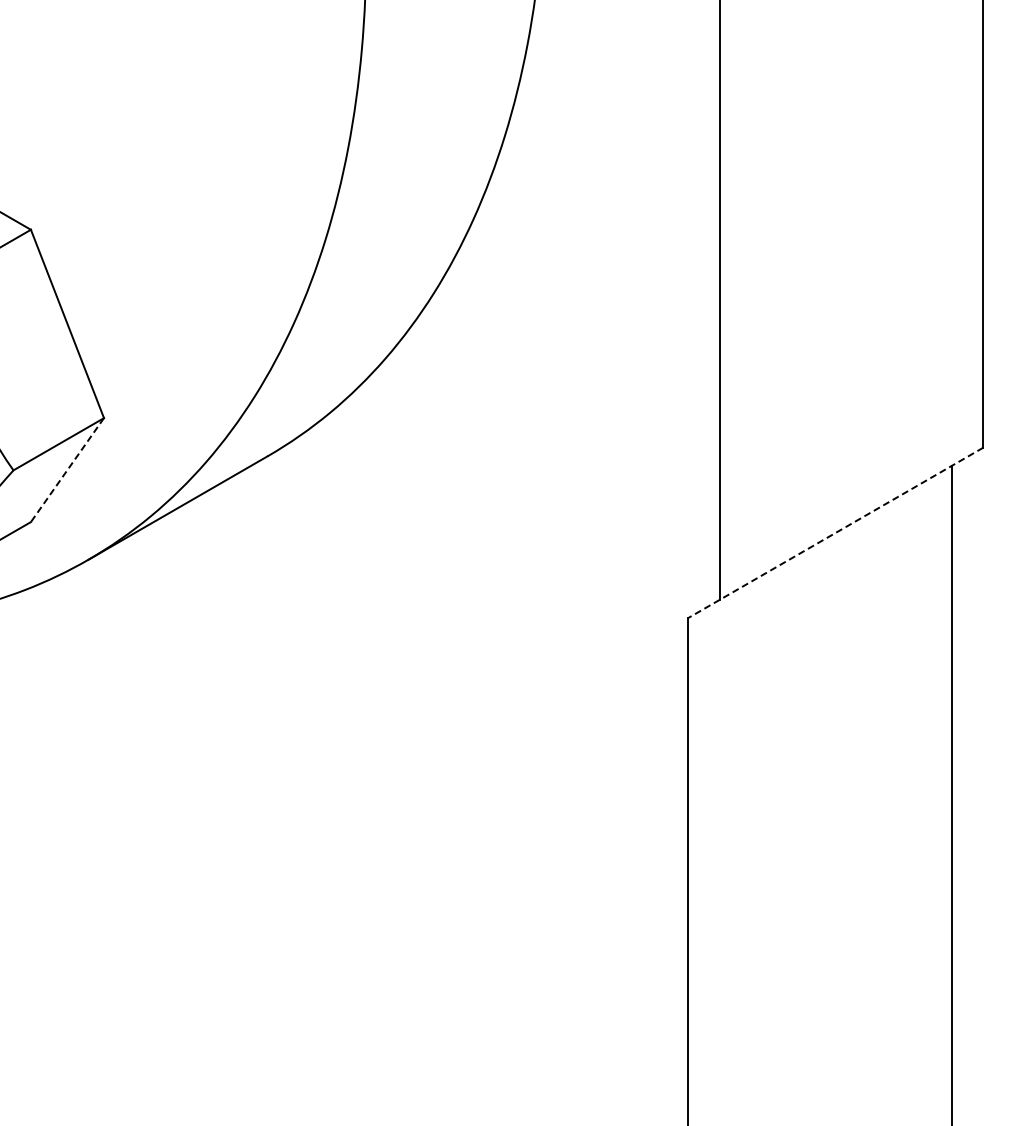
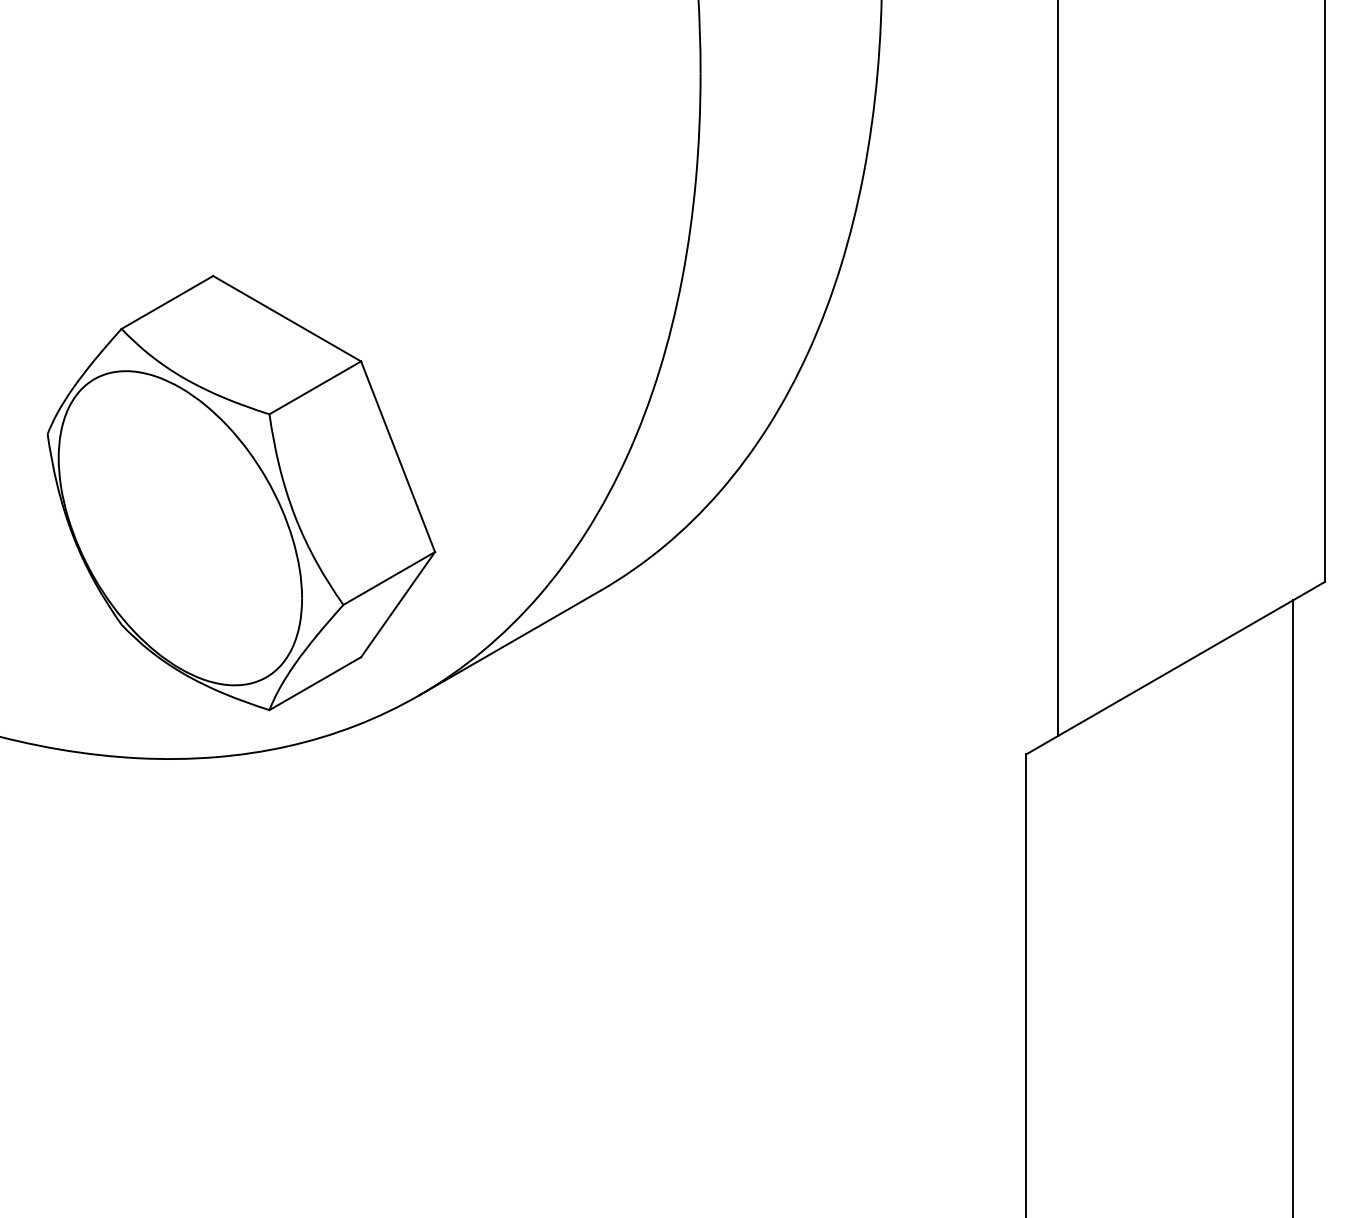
line: (66, 470) -> (397, 605), dashed -> solid
line: (835, 533) -> (1175, 668), dashed -> solid

